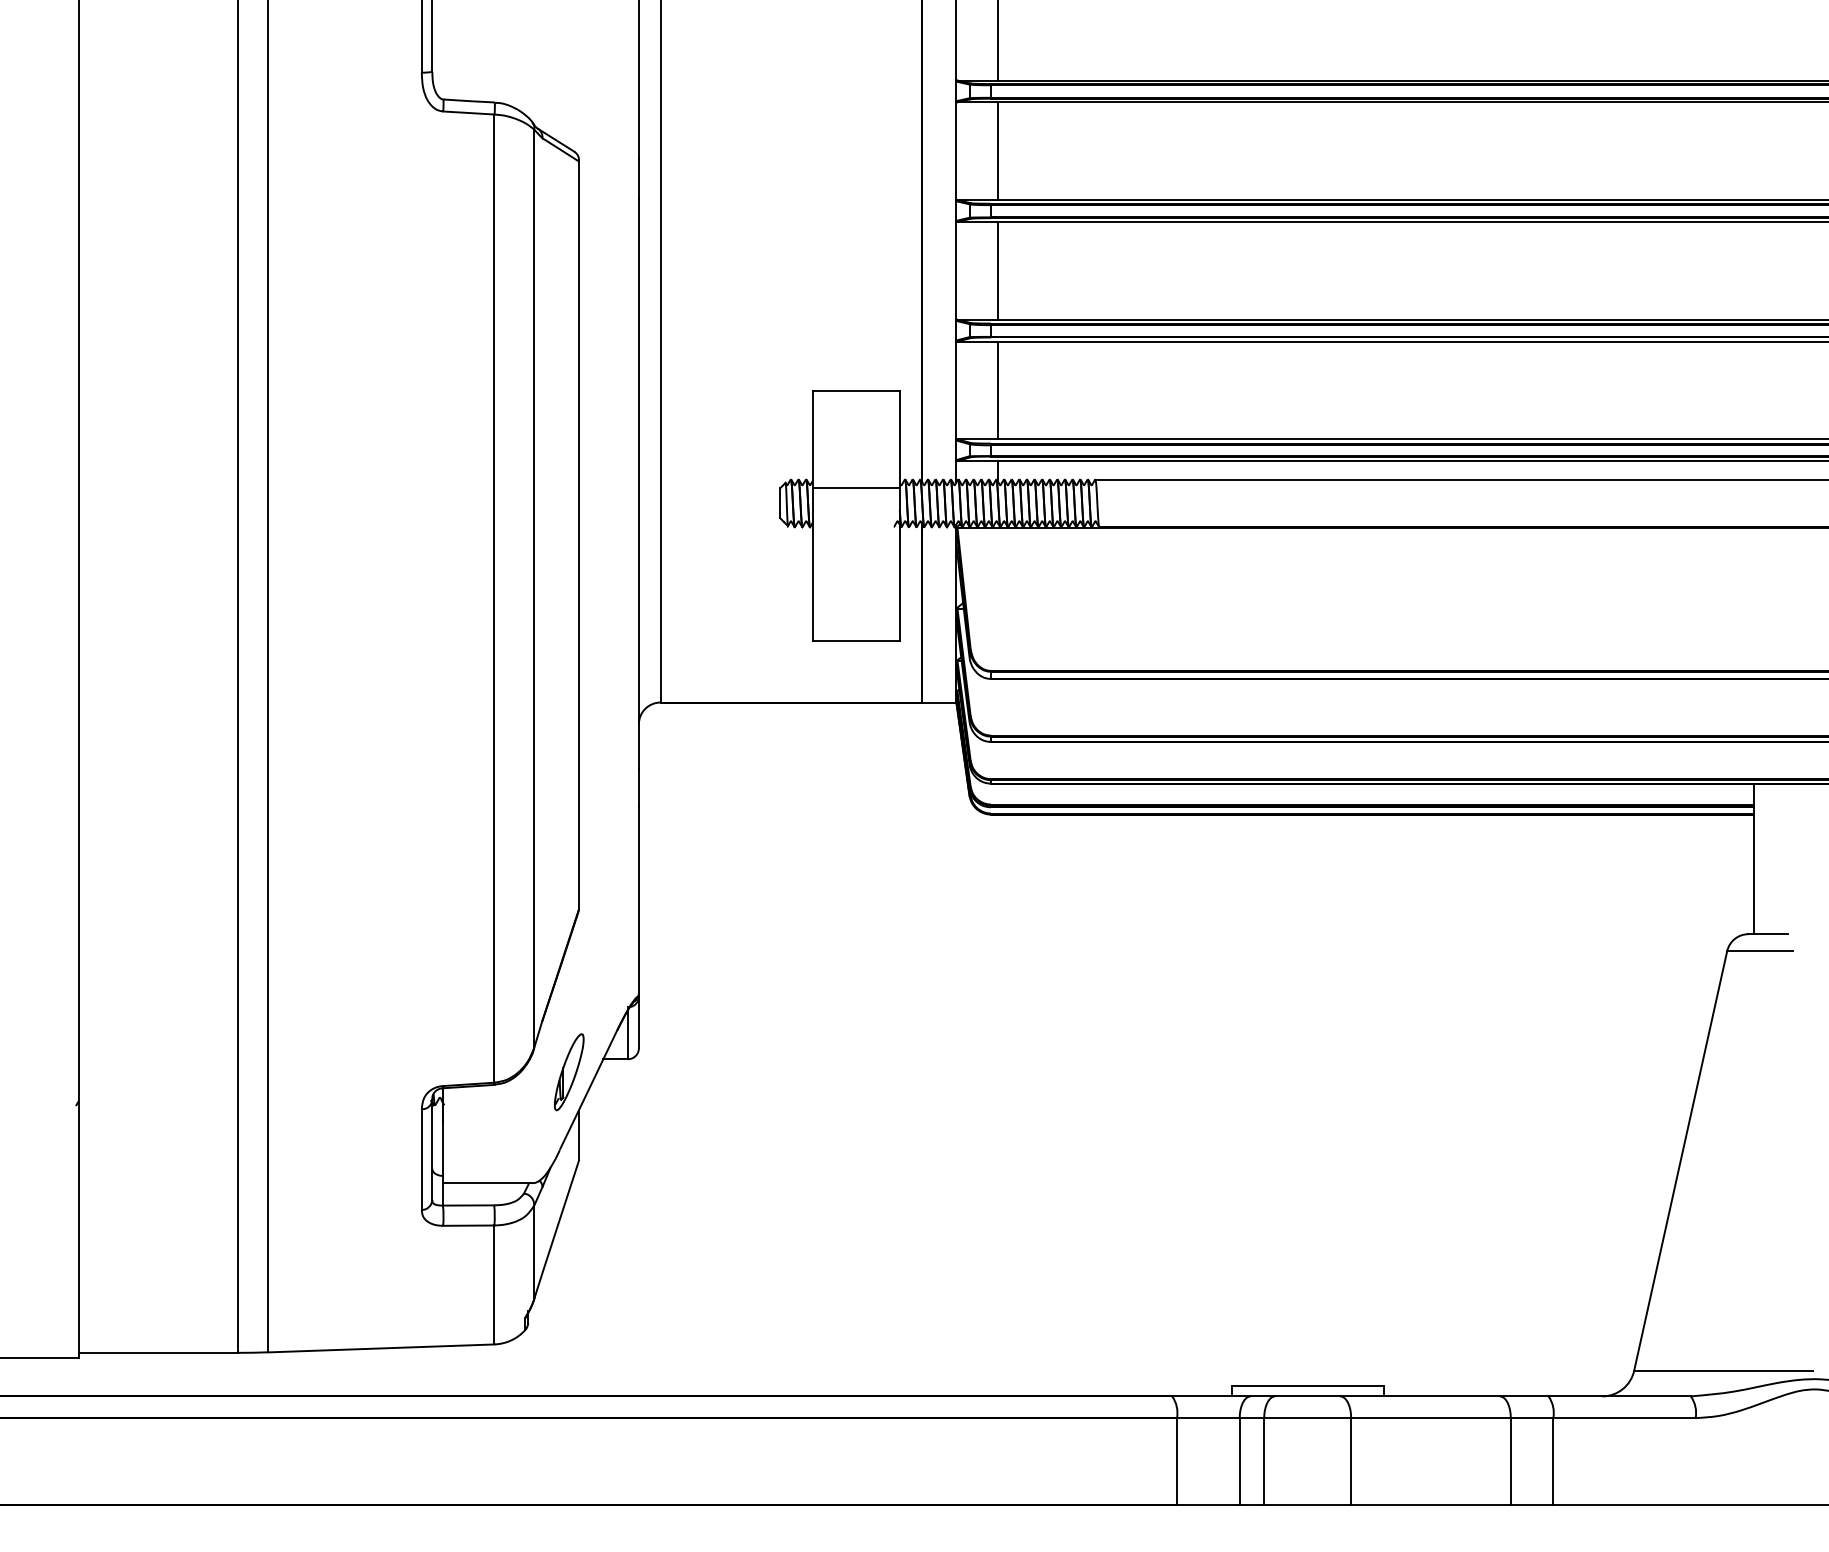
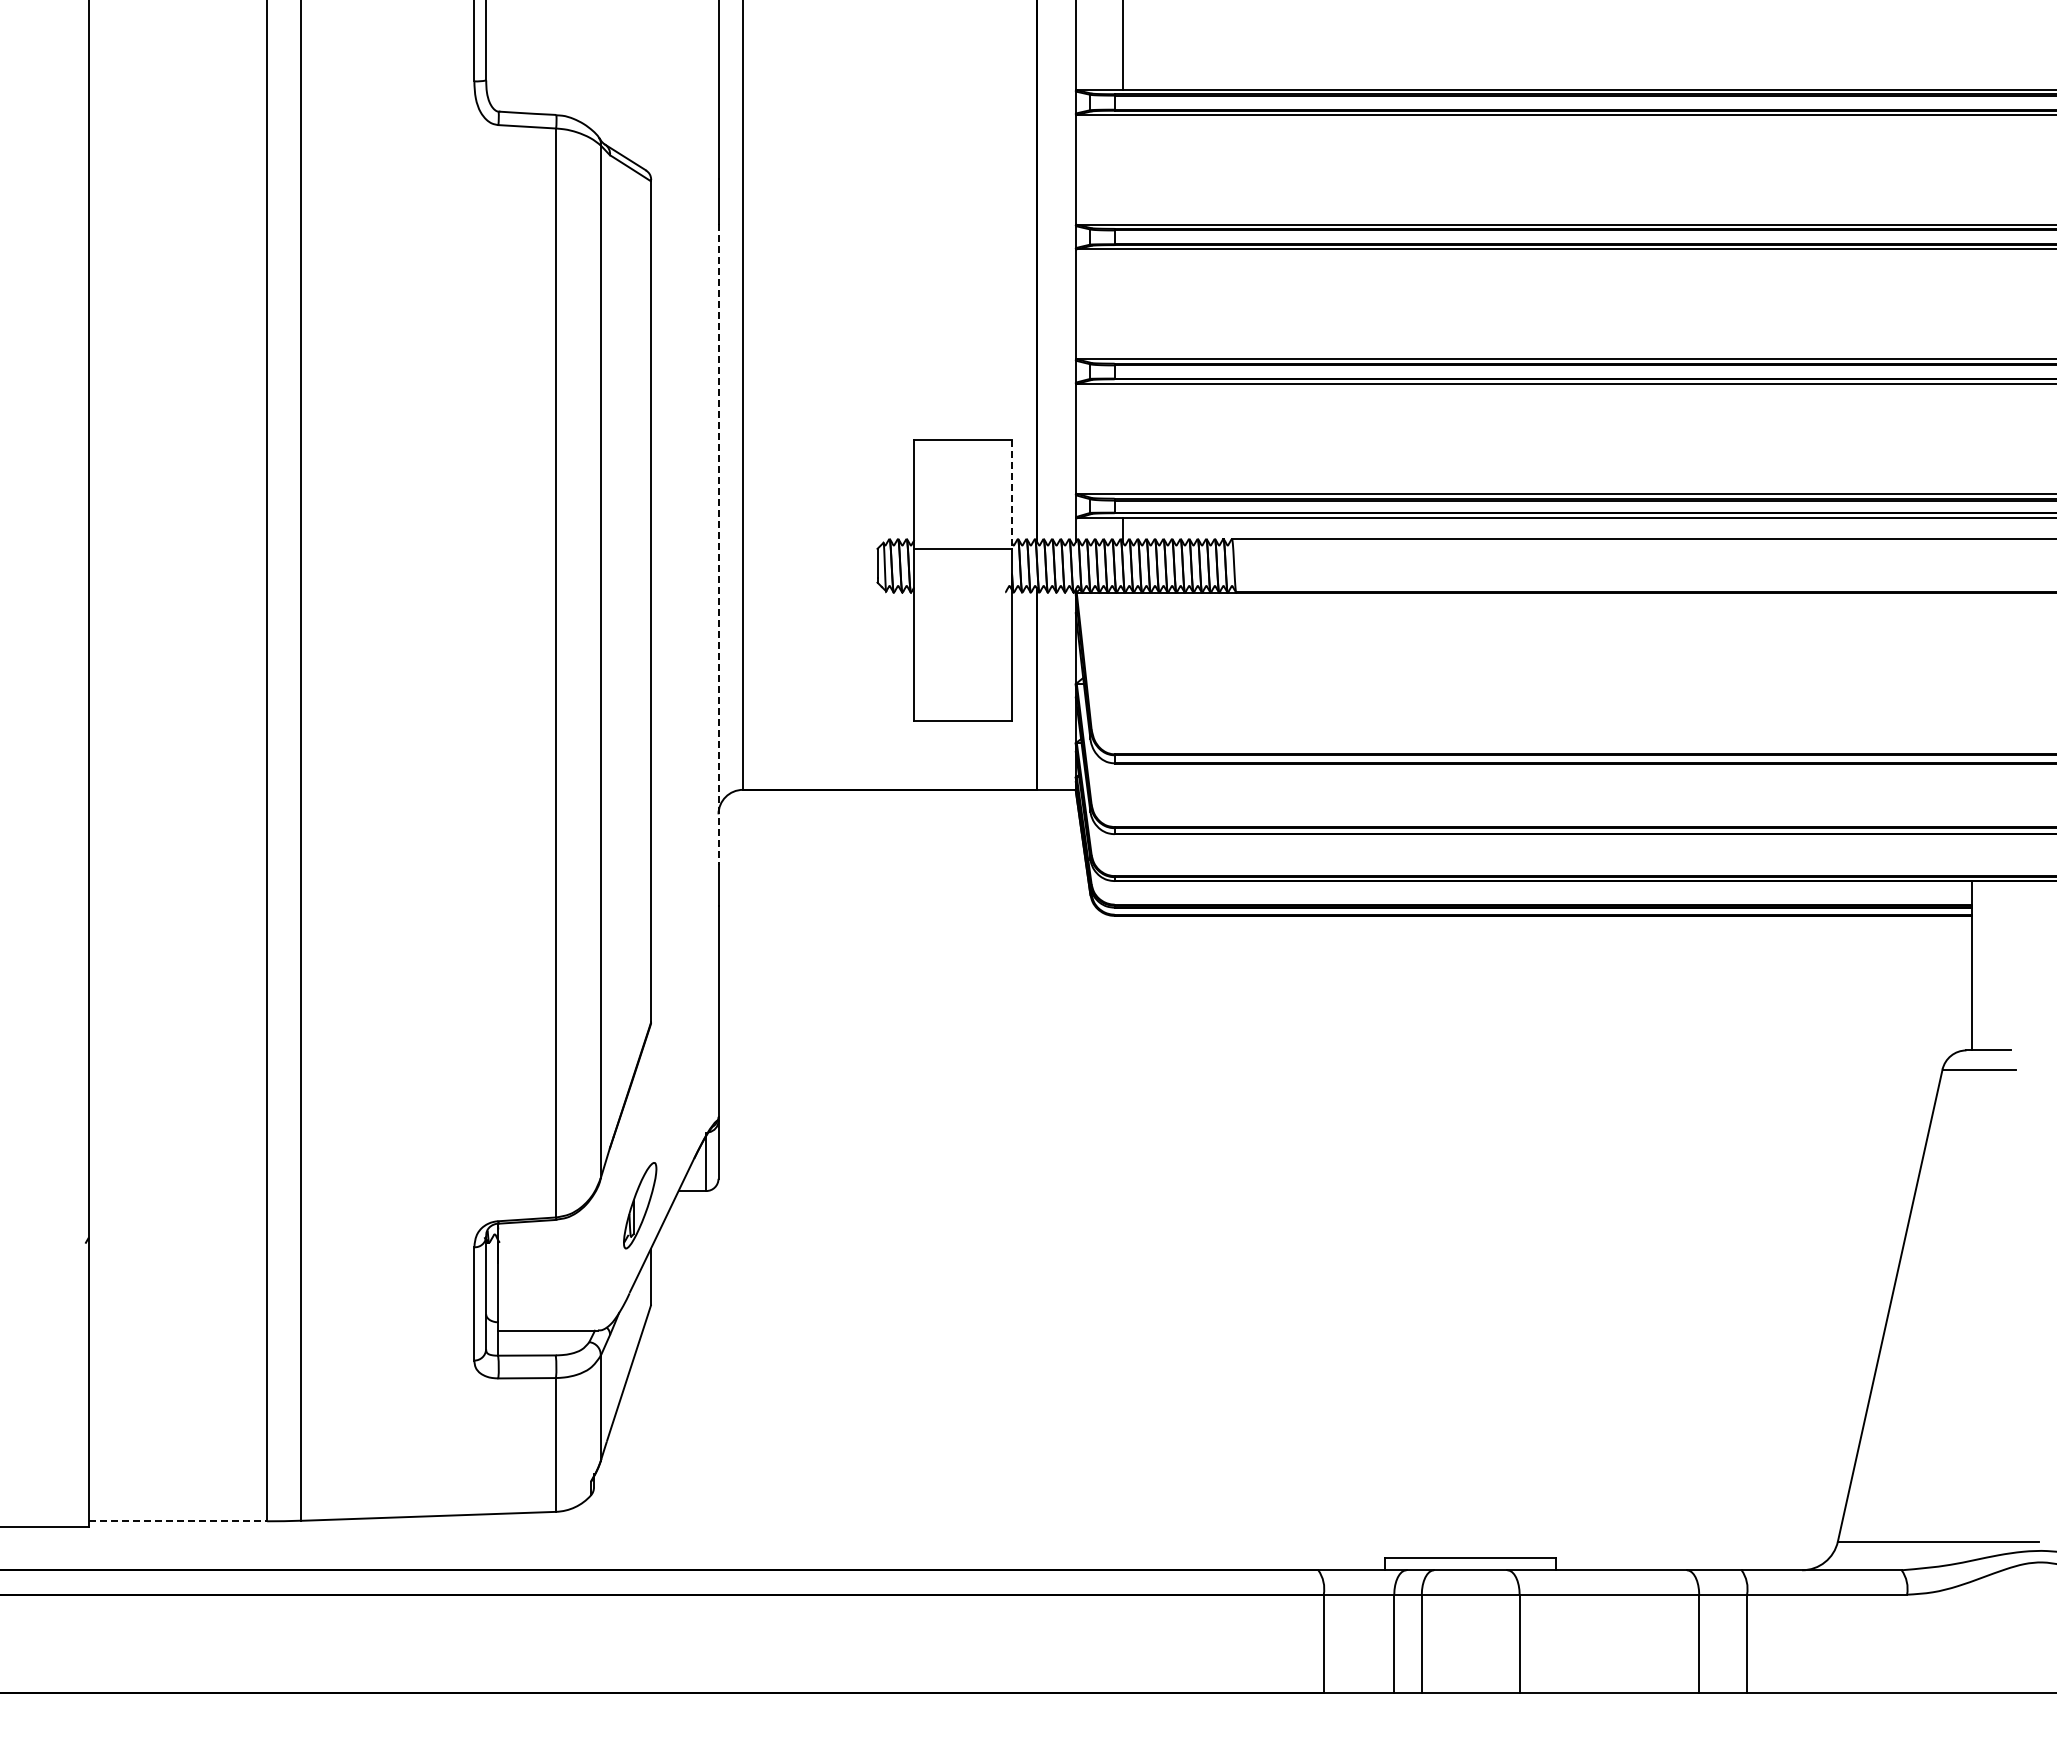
line: (998, 150) -> (1122, 169), removed
line: (998, 270) -> (1122, 304), removed
line: (998, 390) -> (1122, 438), removed
line: (900, 439) -> (1012, 494), solid -> dashed
line: (638, 484) -> (718, 544), solid -> dashed
line: (158, 1353) -> (178, 1521), solid -> dashed

